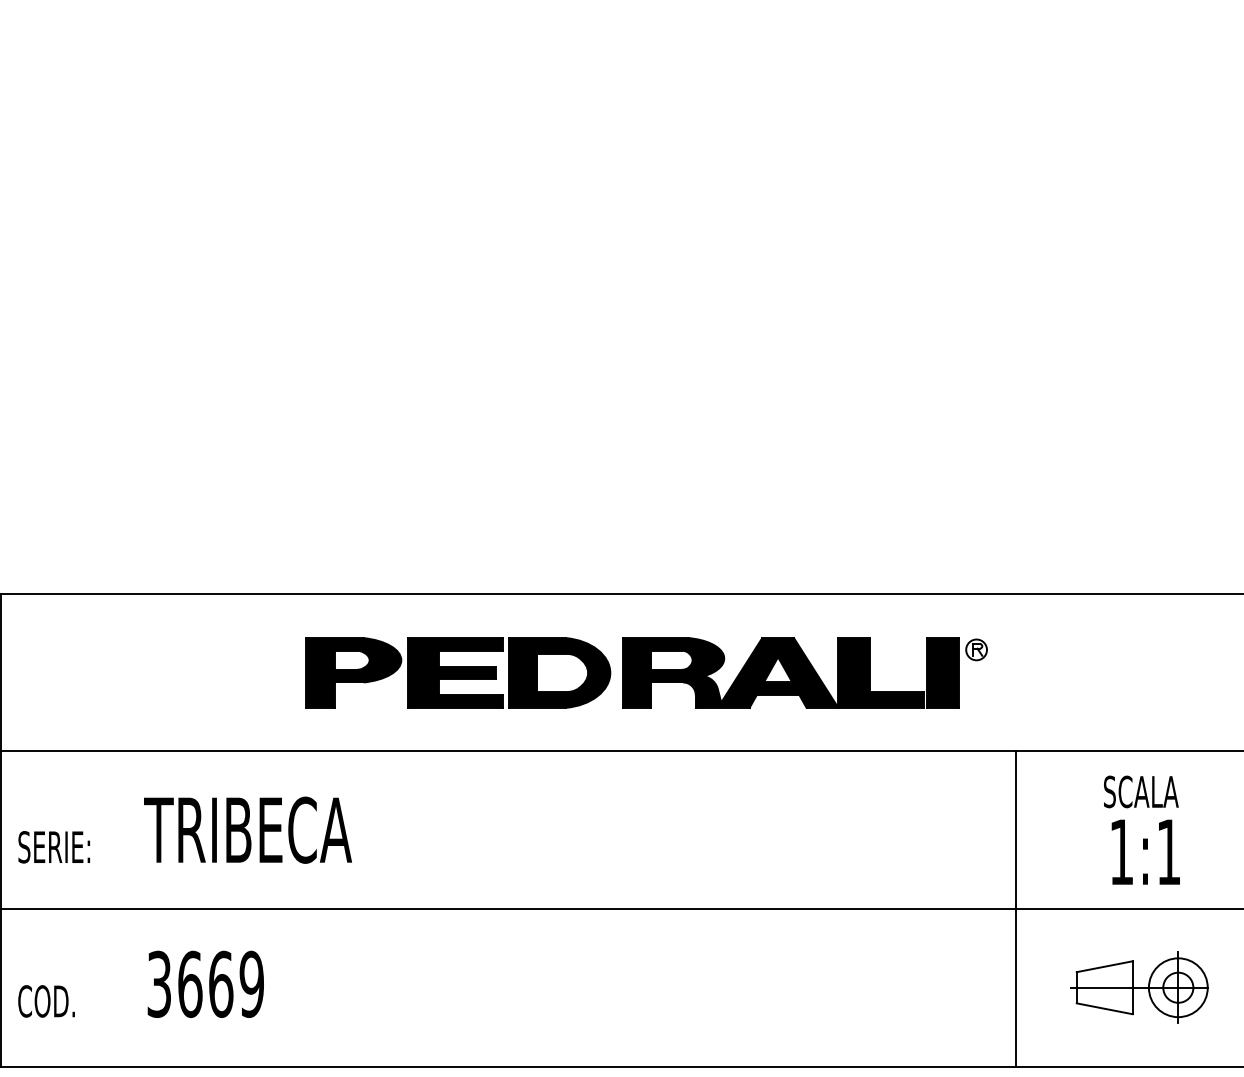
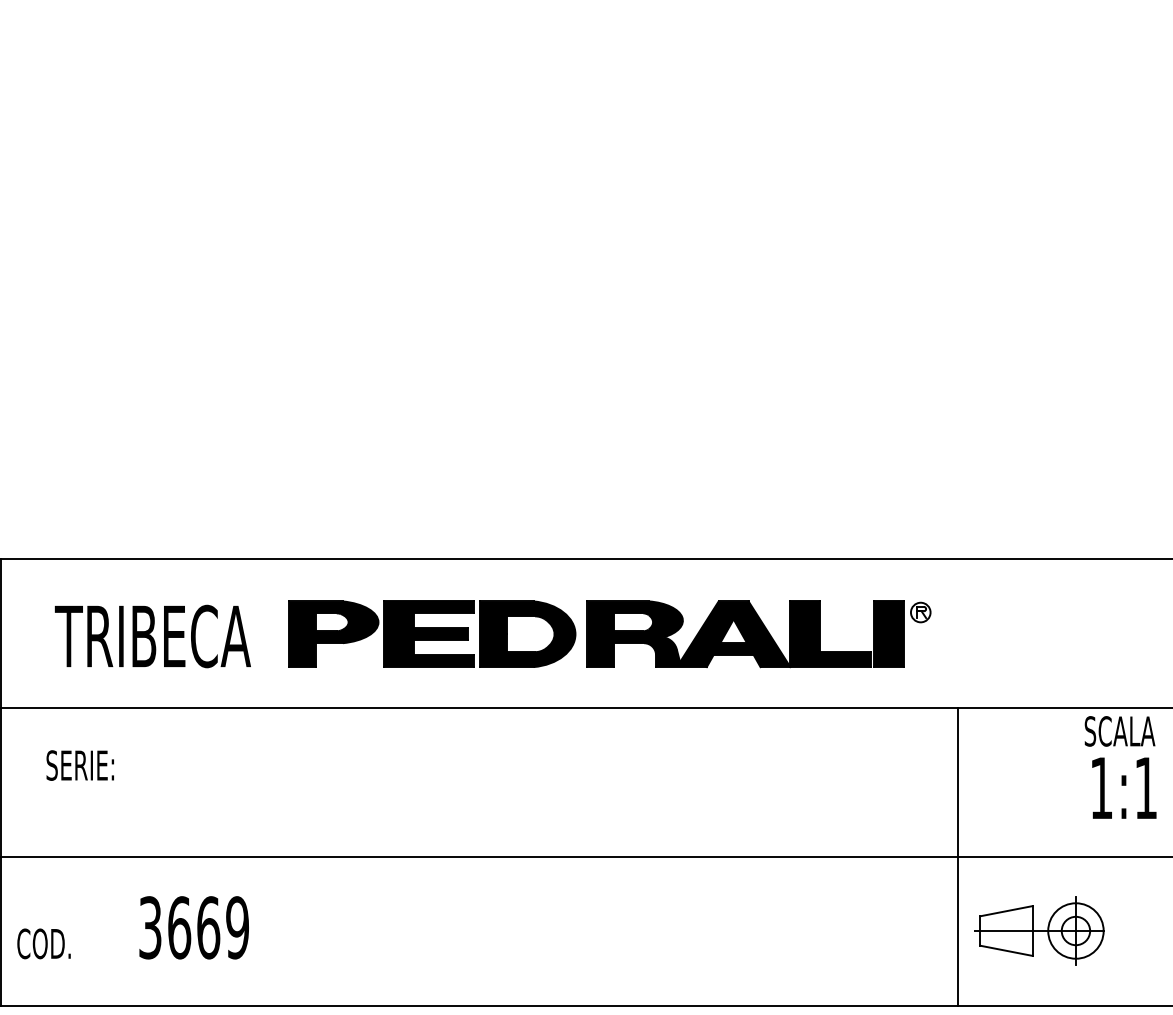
text: (247, 830) -> (152, 636), moved
text: (1141, 830) -> (1120, 767), moved
text: (53, 847) -> (79, 765), moved
part: (1139, 987) -> (1039, 930), moved

